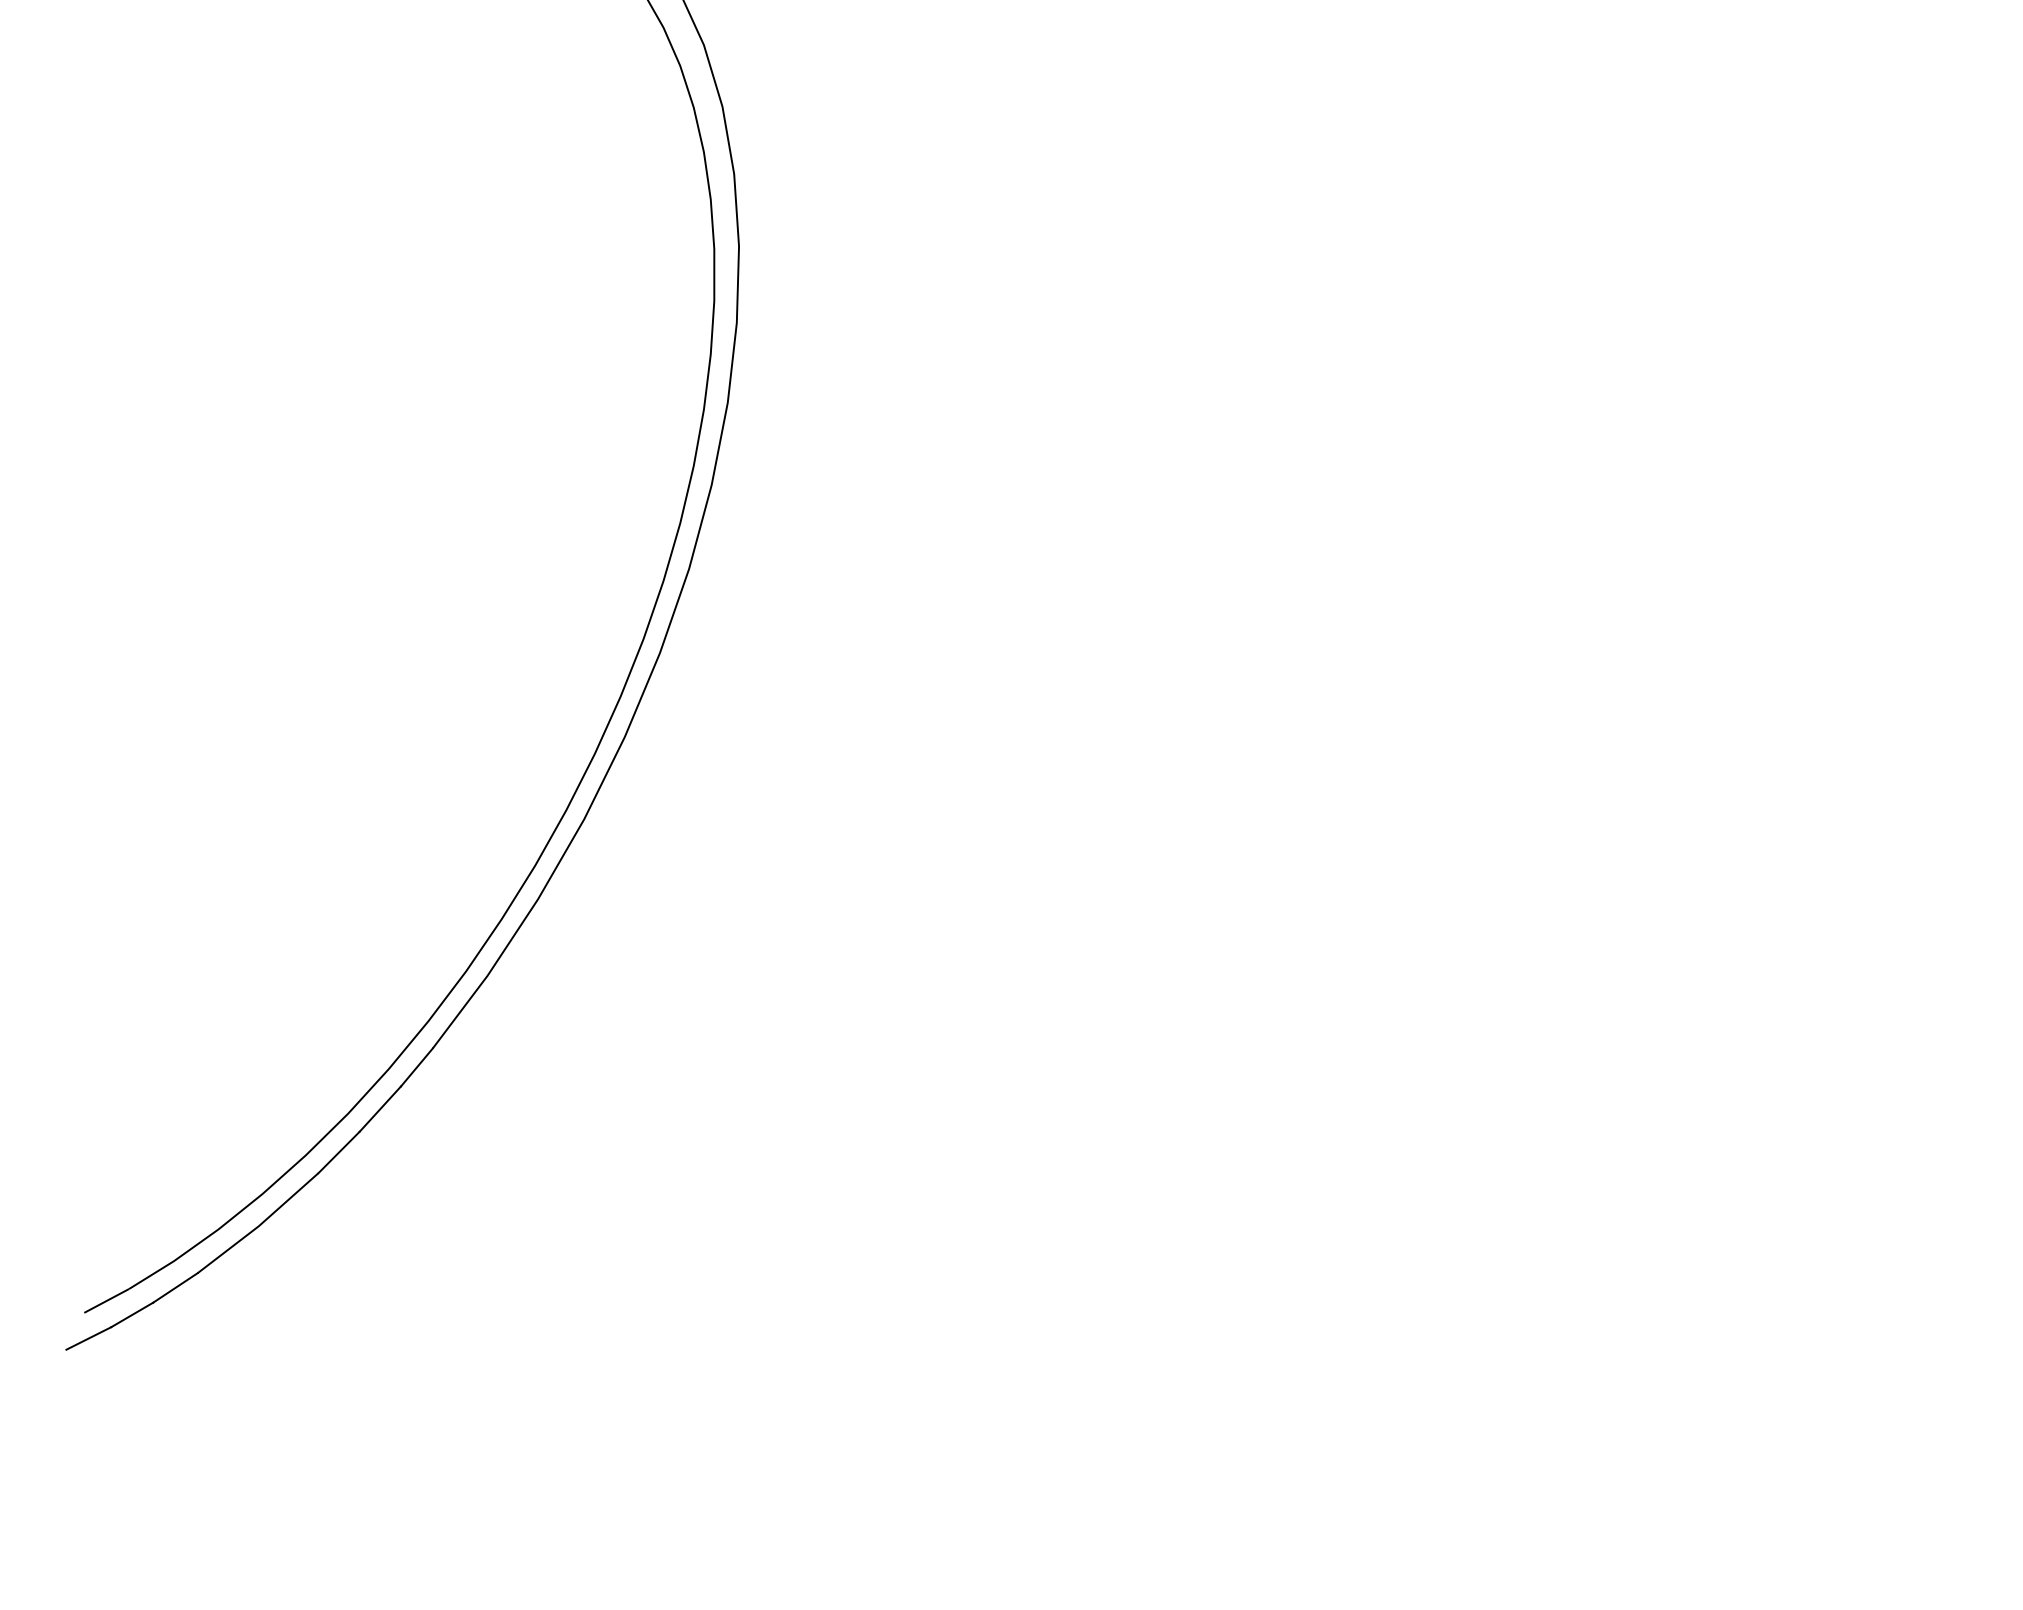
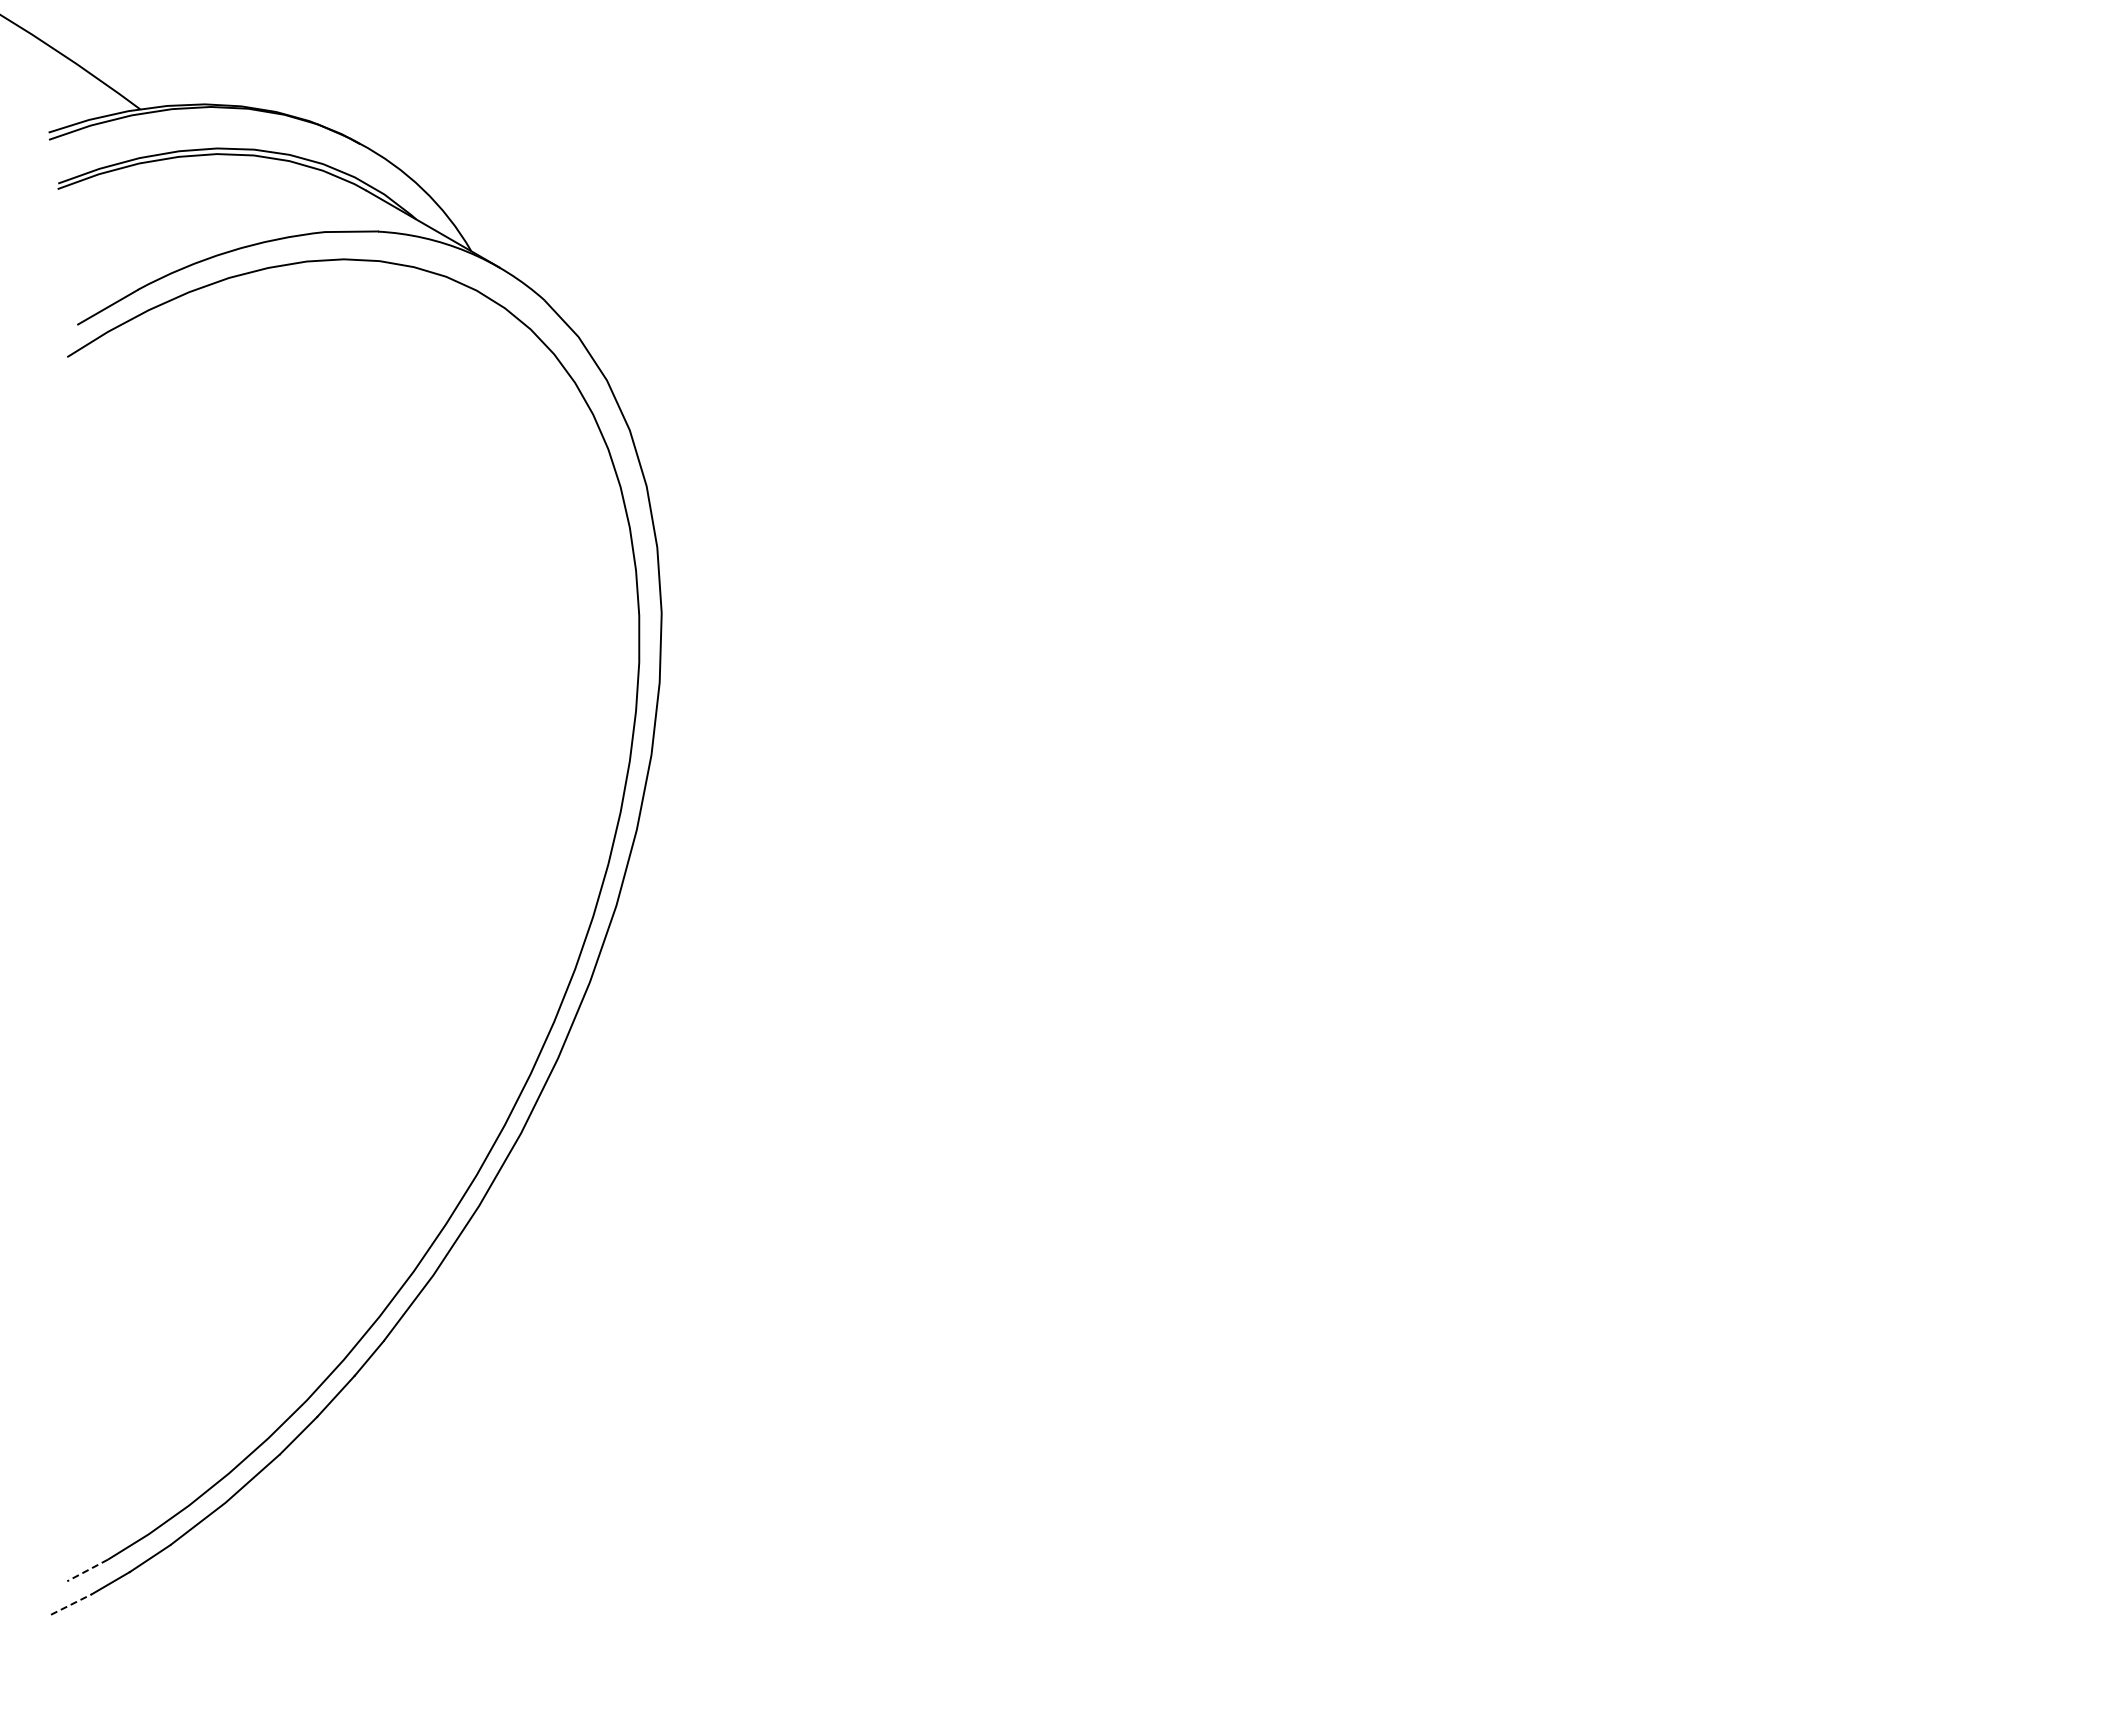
line: (106, 1300) -> (87, 1570), solid -> dashed
line: (88, 1338) -> (71, 1604), solid -> dashed

